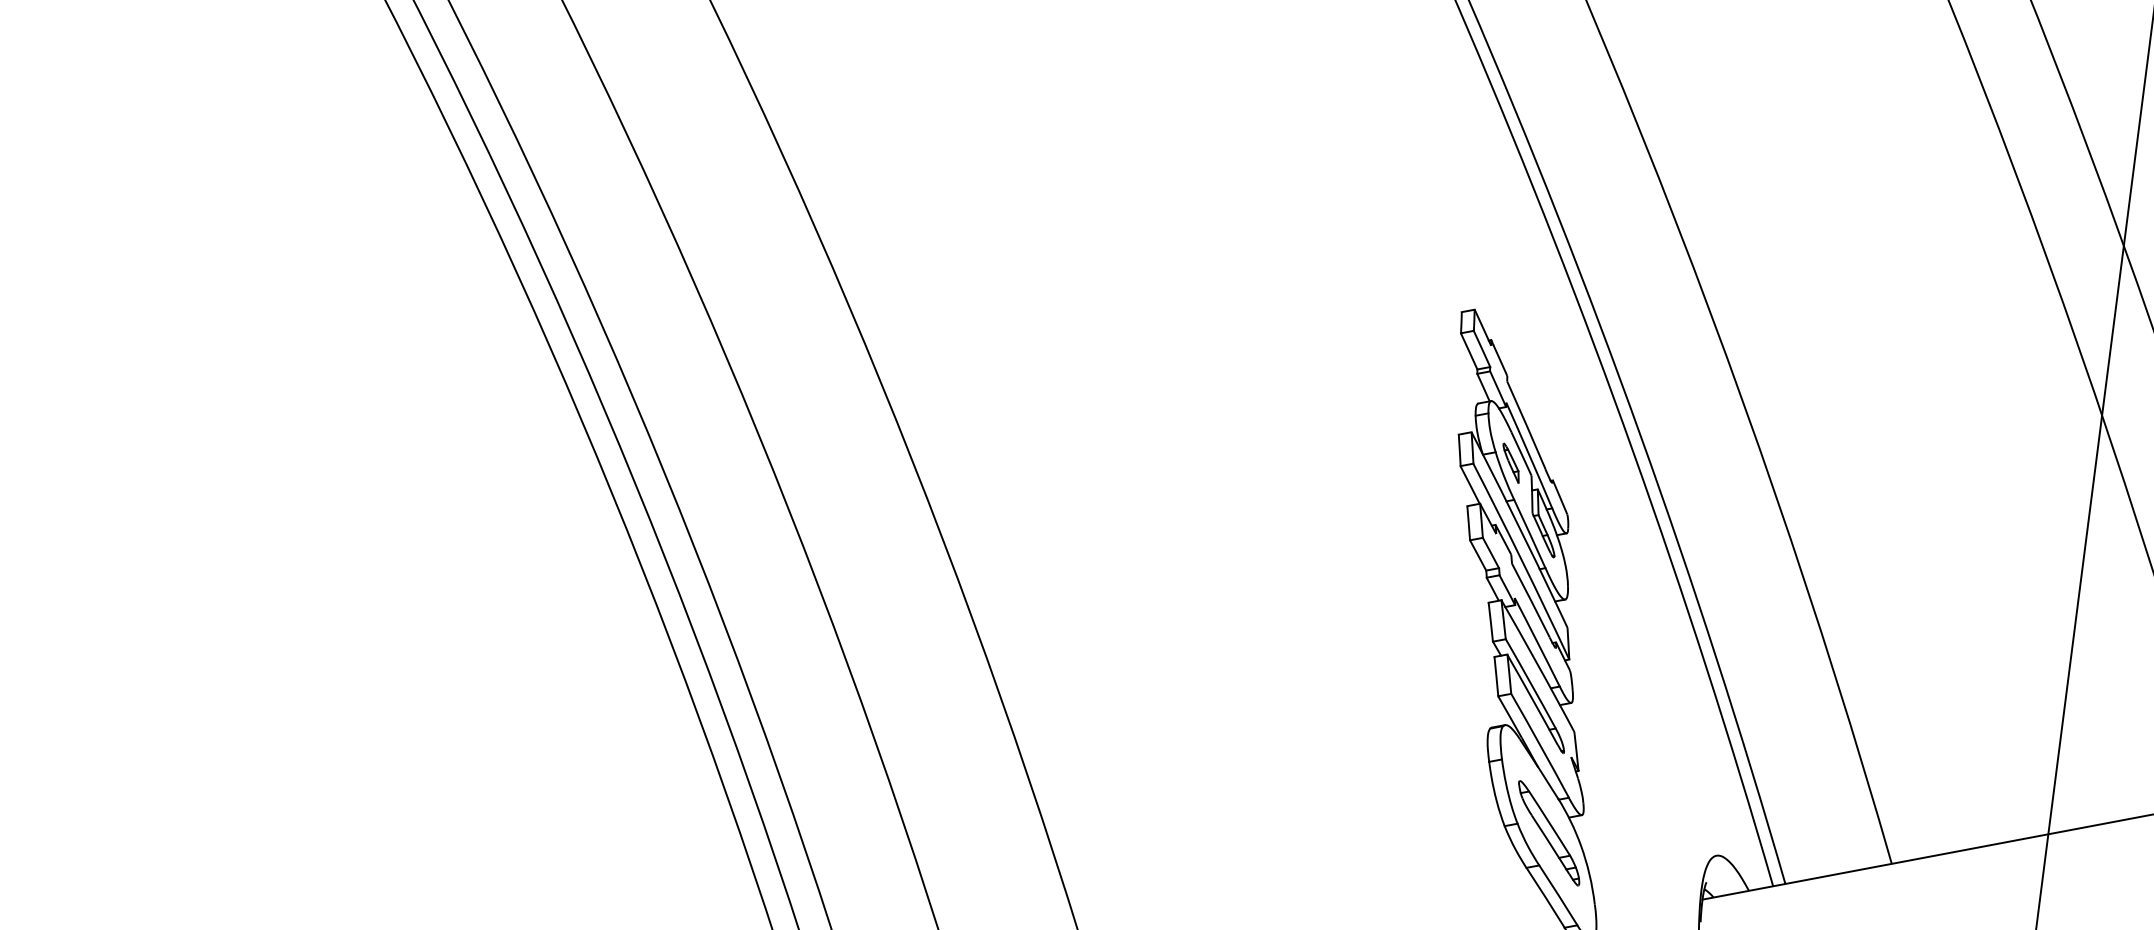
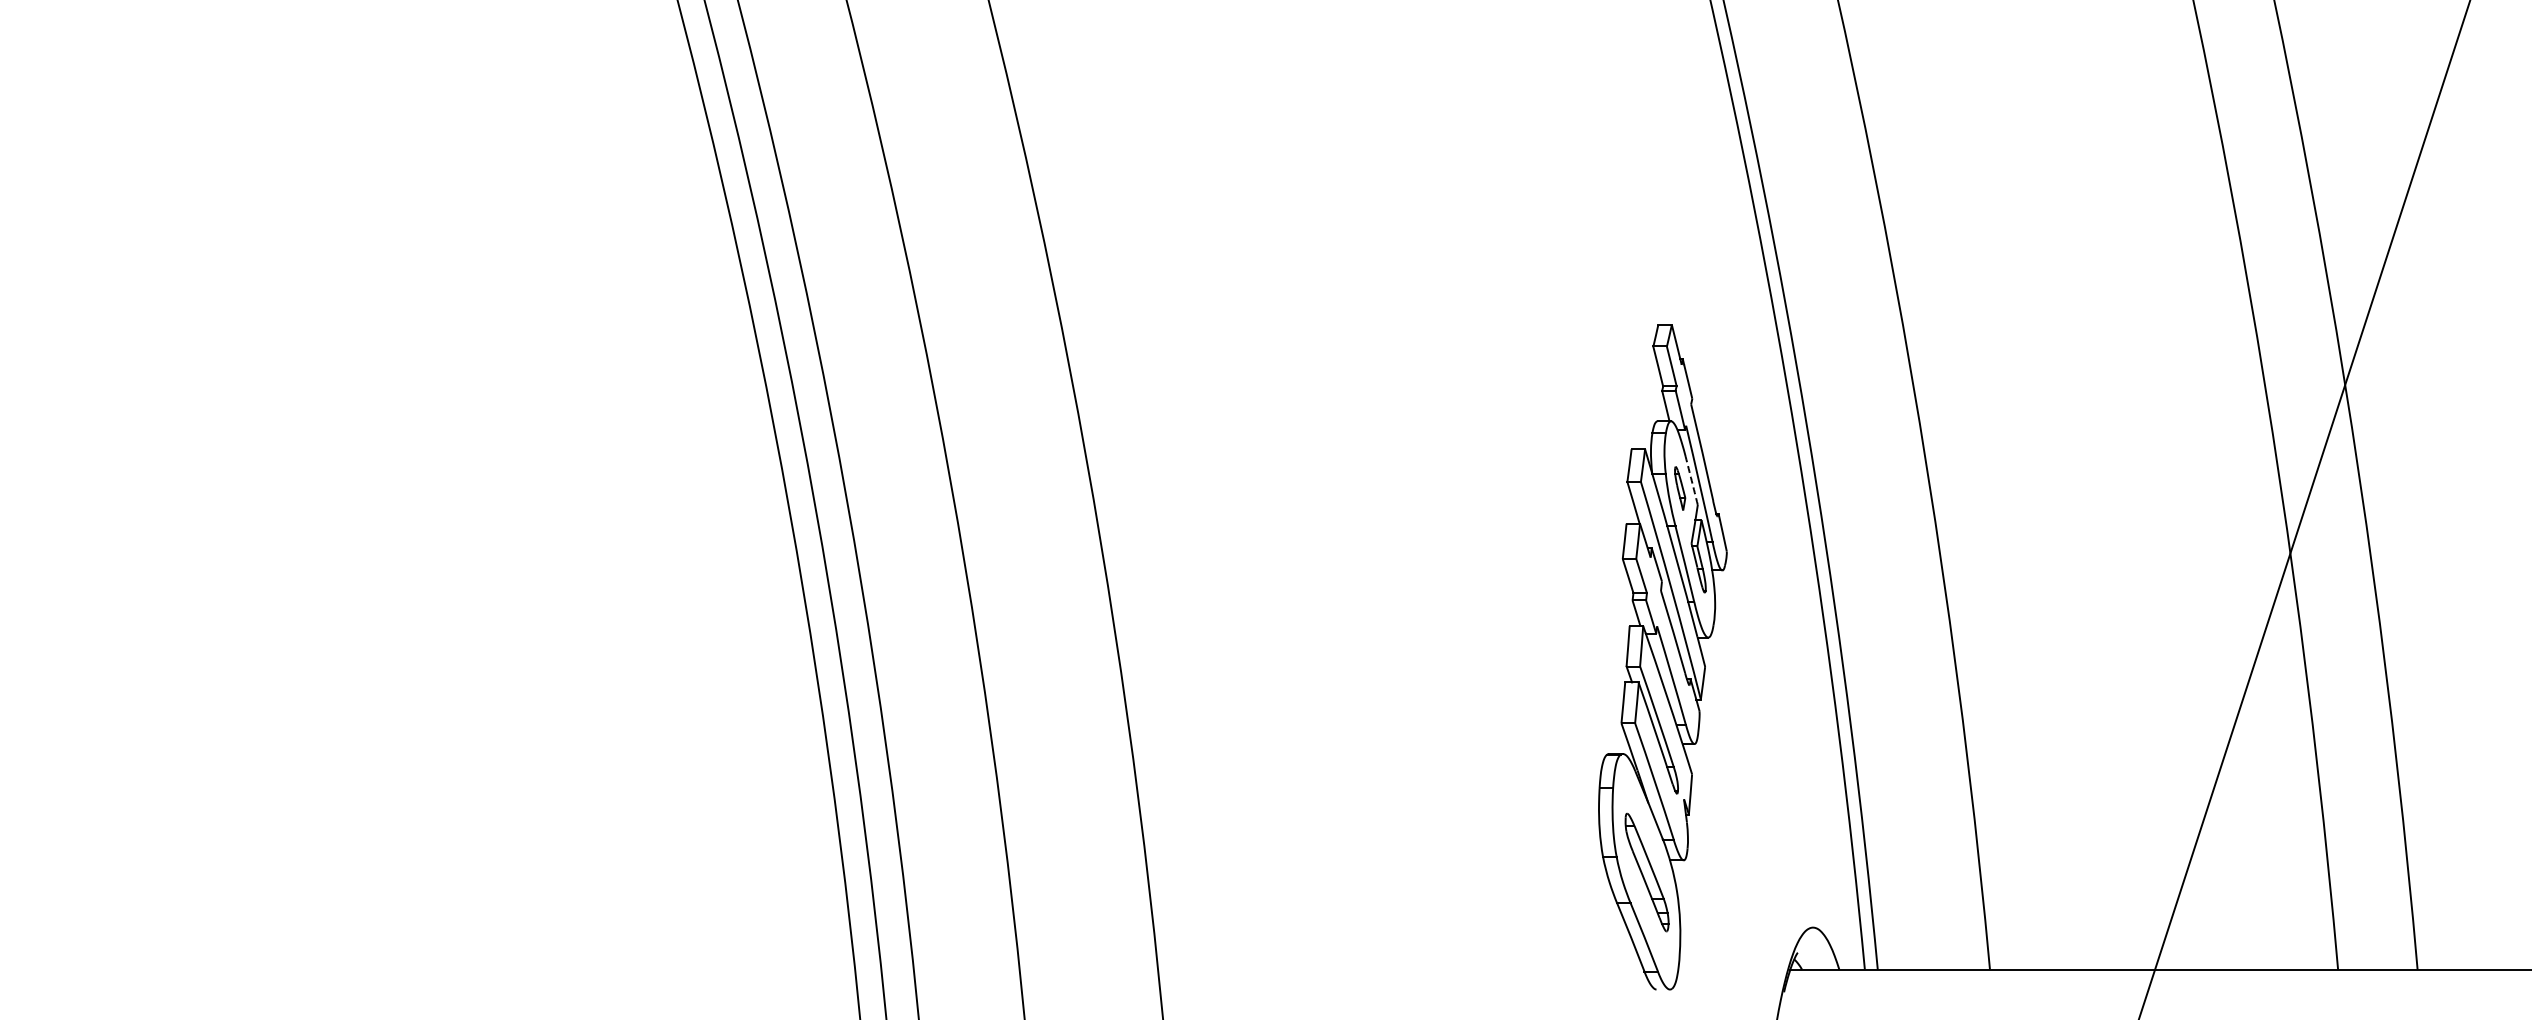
arc: (1521, 453) -> (1691, 480), solid -> dashed

